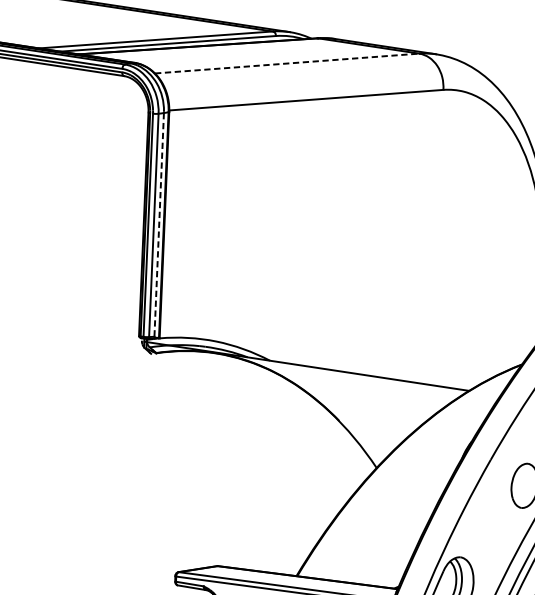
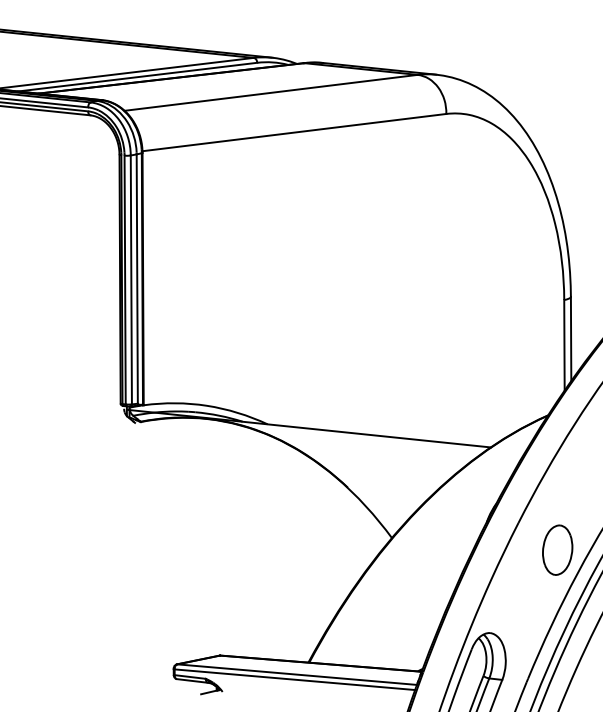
line: (287, 63) -> (271, 92), dashed -> solid
line: (159, 225) -> (137, 279), dashed -> solid

